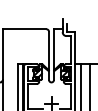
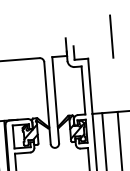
line: (89, 19) -> (111, 35), added

